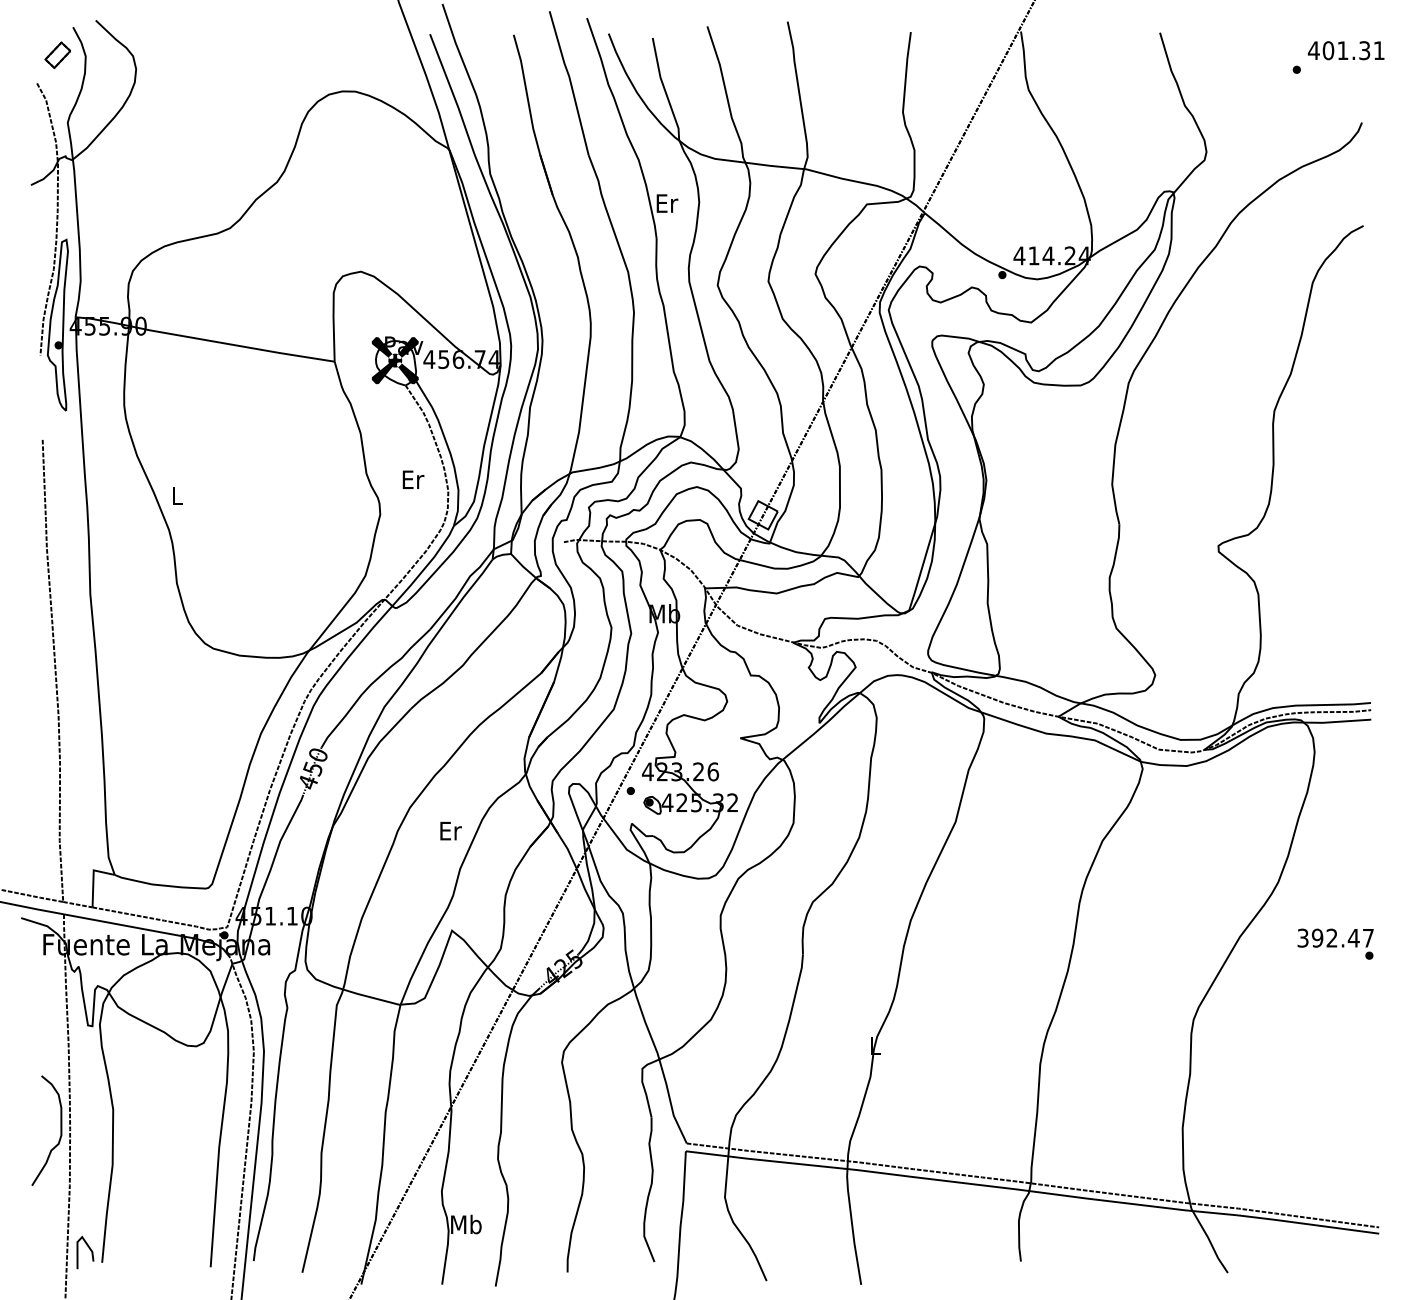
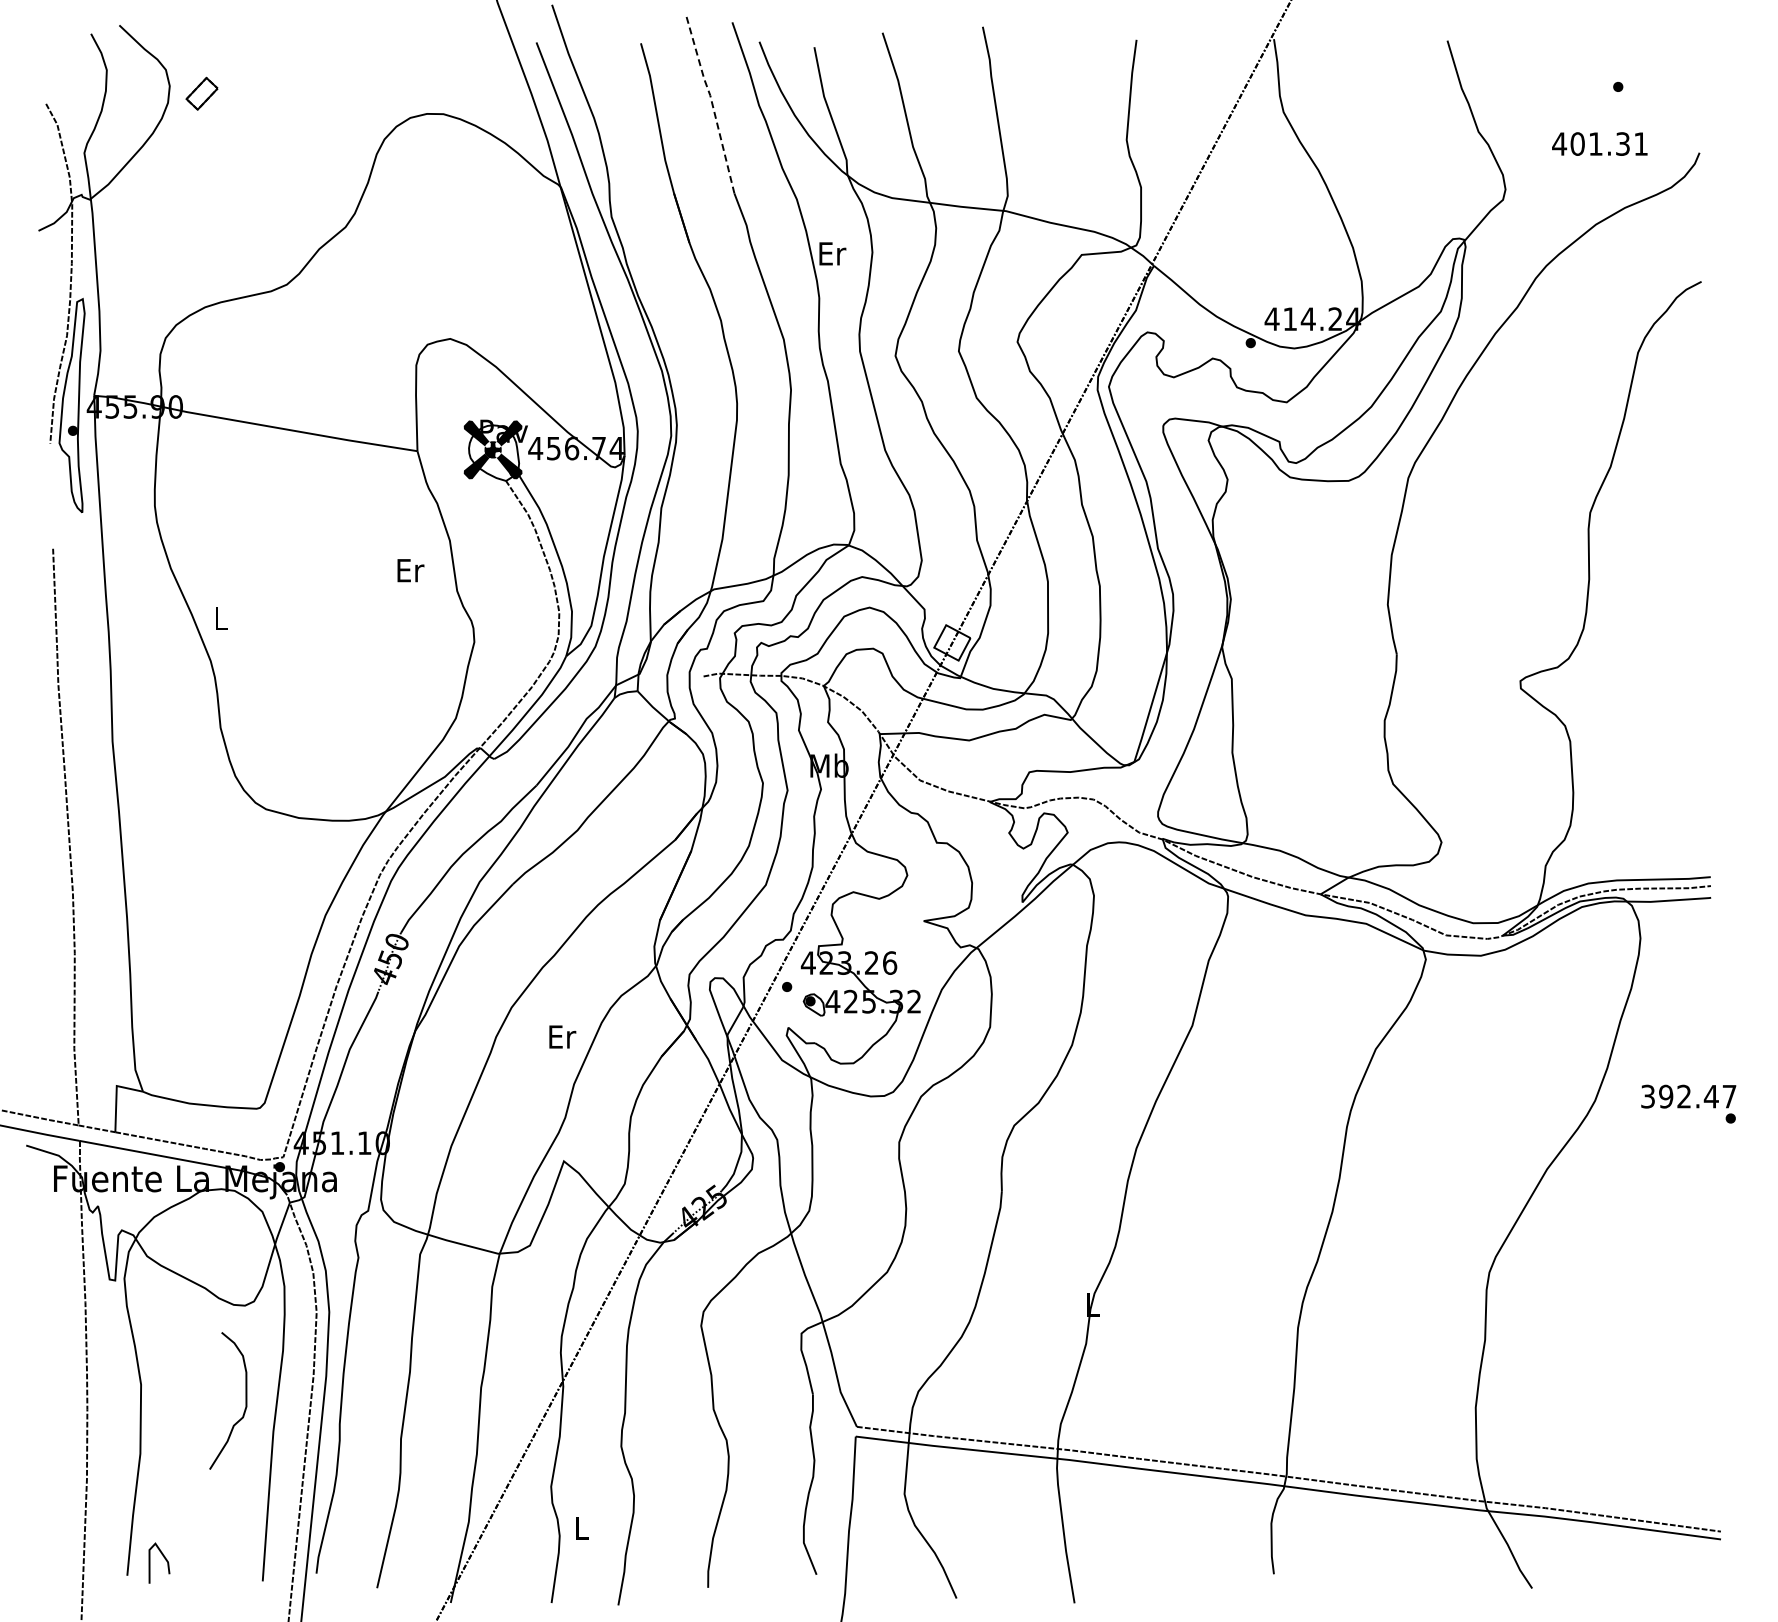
text: (1345, 50) -> (1599, 143), moved
part: (57, 55) -> (201, 93), moved
line: (570, 82) -> (711, 102), solid -> dashed
text: (413, 479) -> (410, 570), moved
text: (1335, 943) -> (1688, 1103), moved
curve: (60, 1130) -> (245, 1400), moved
text: (466, 1224) -> (581, 1527), Mb -> L
line: (90, 1250) -> (165, 1560), moved

